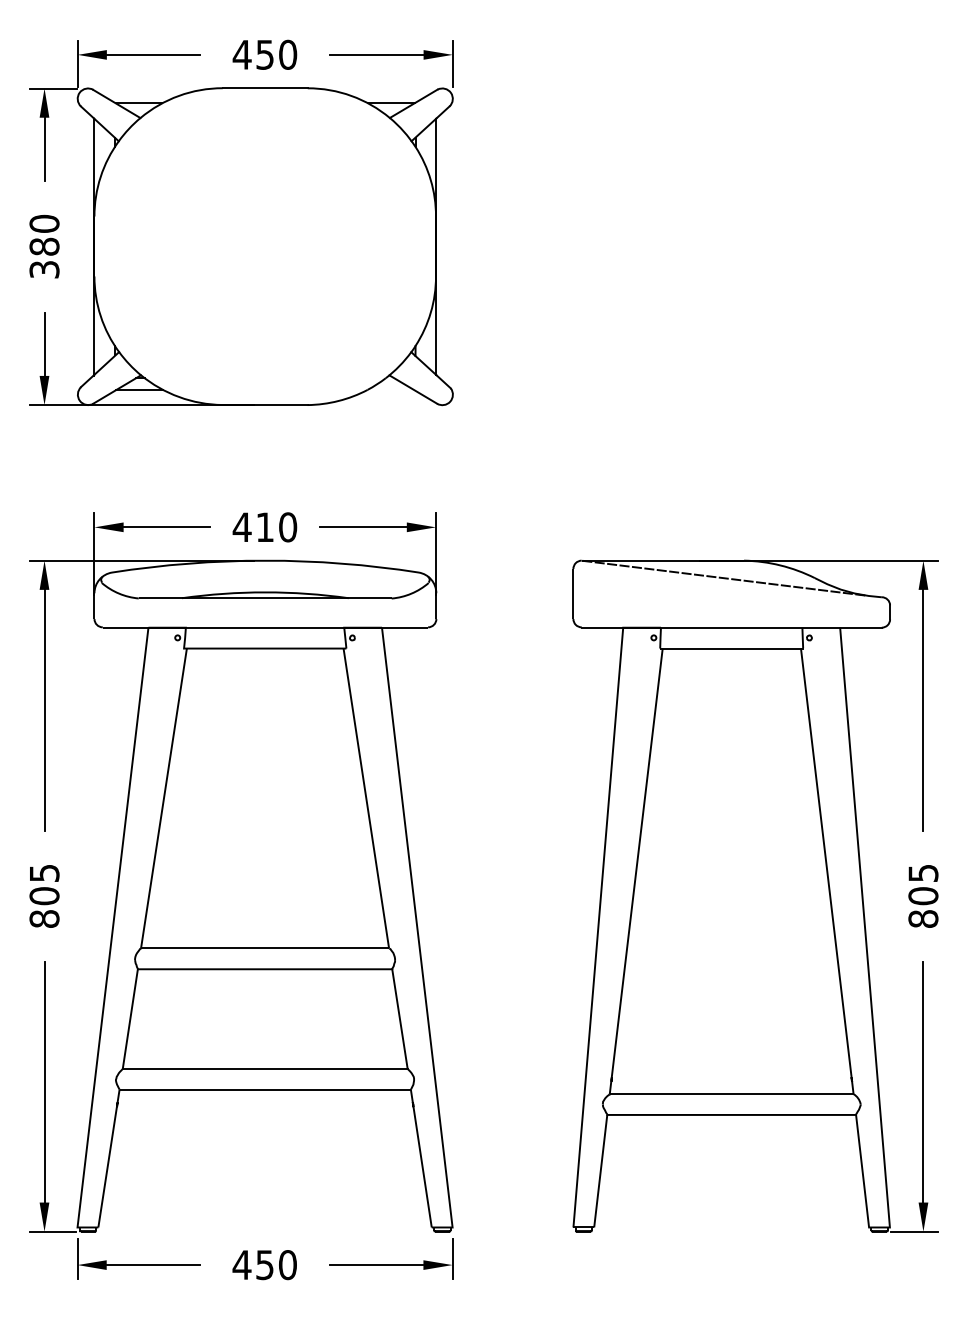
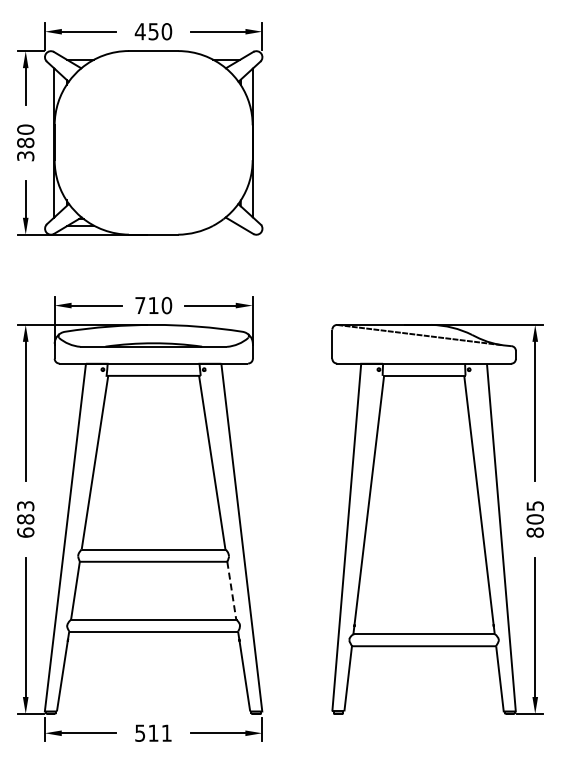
text: (240, 527) -> (139, 305), 410 -> 710
text: (44, 896) -> (25, 519), 805 -> 683
line: (399, 1020) -> (231, 591), solid -> dashed
text: (264, 1263) -> (153, 732), 450 -> 511

